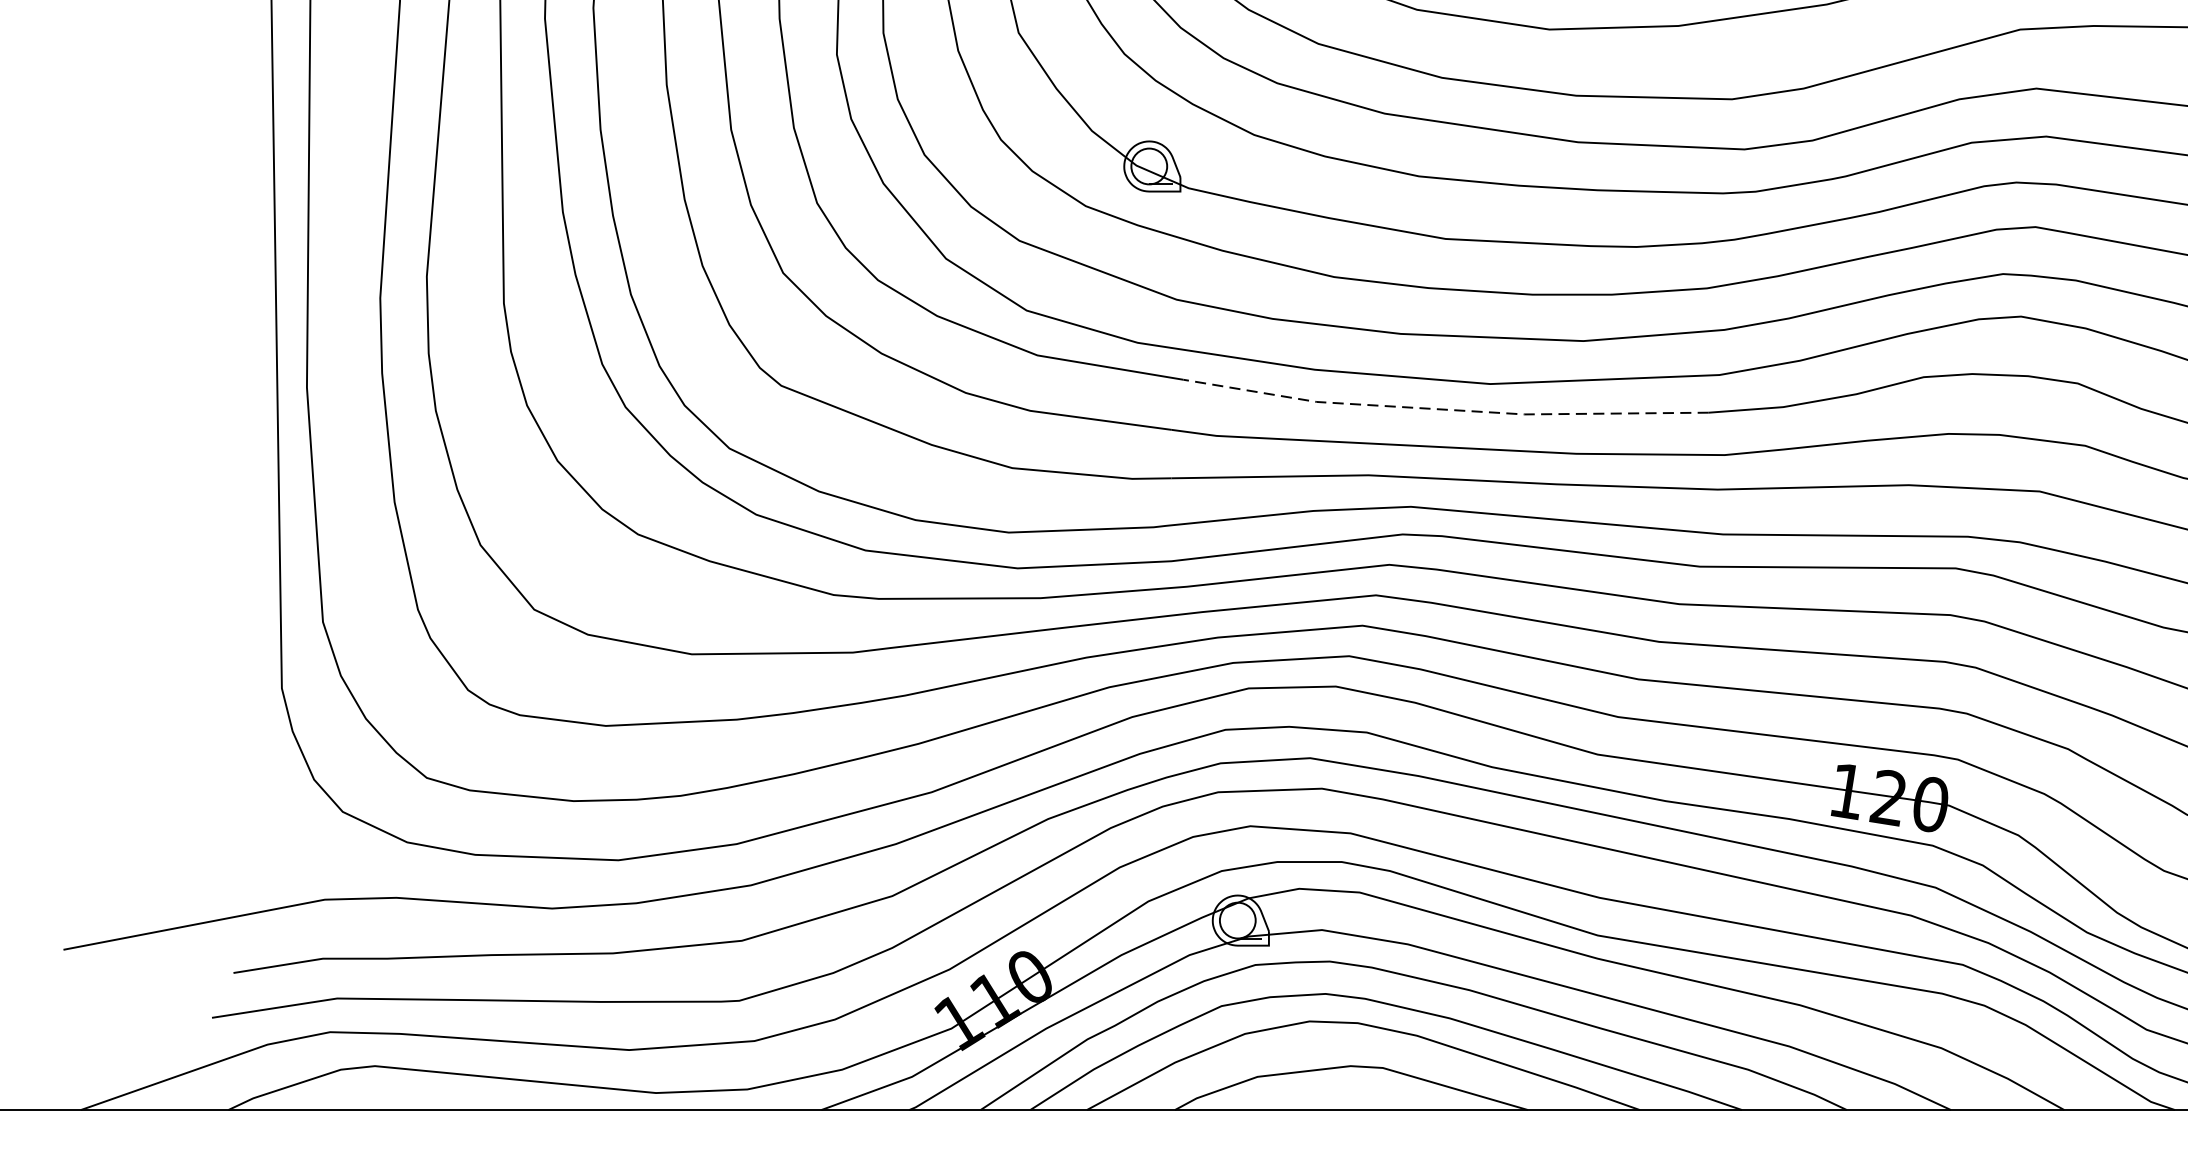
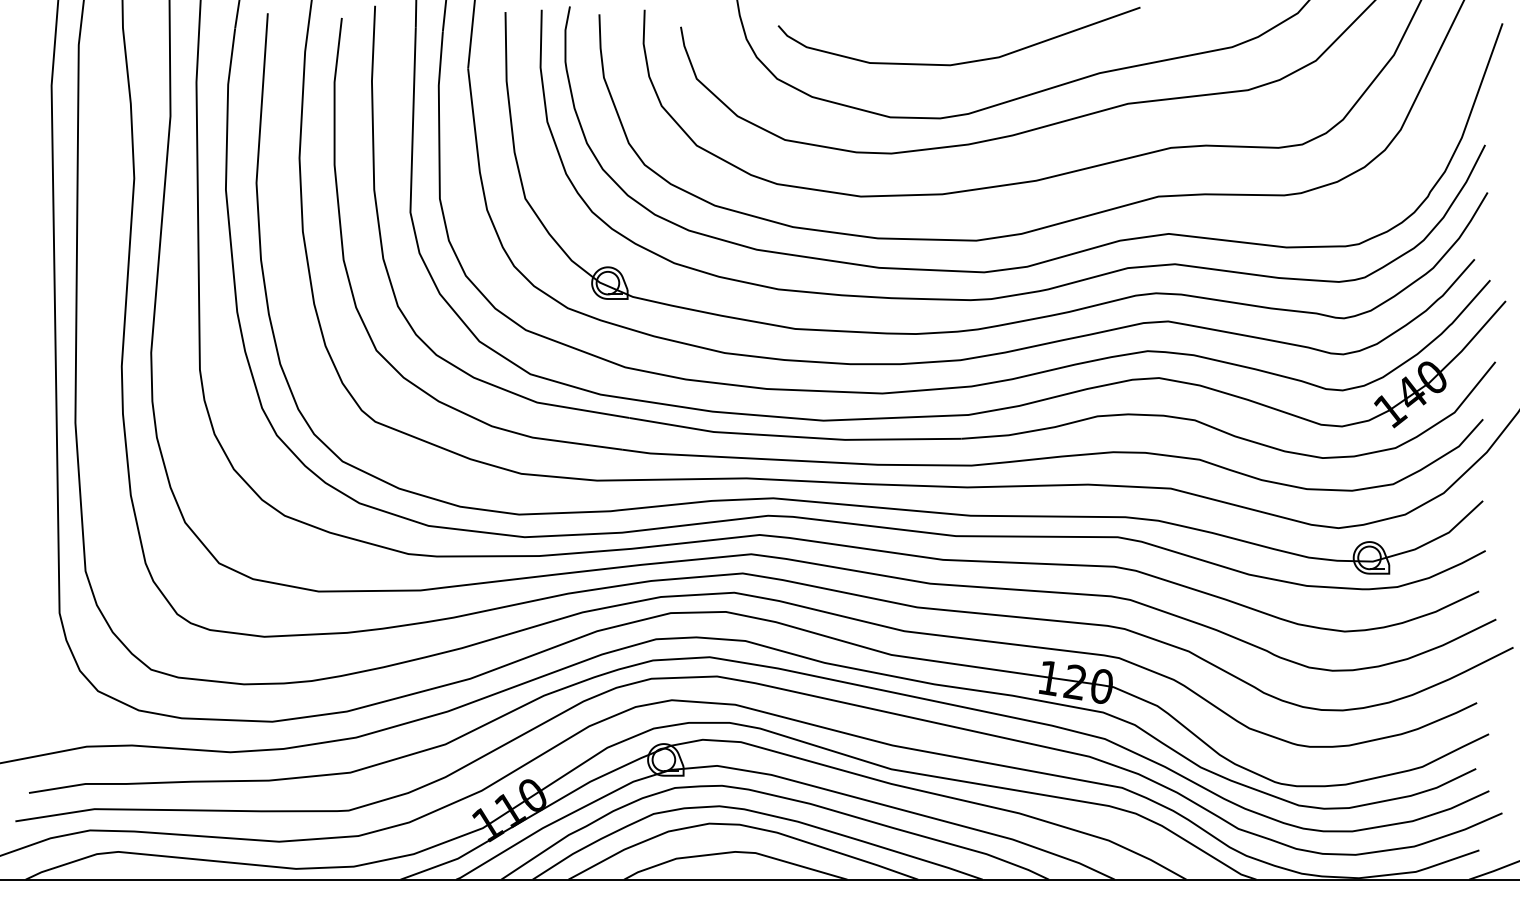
line: (1444, 409) -> (794, 436), dashed -> solid

